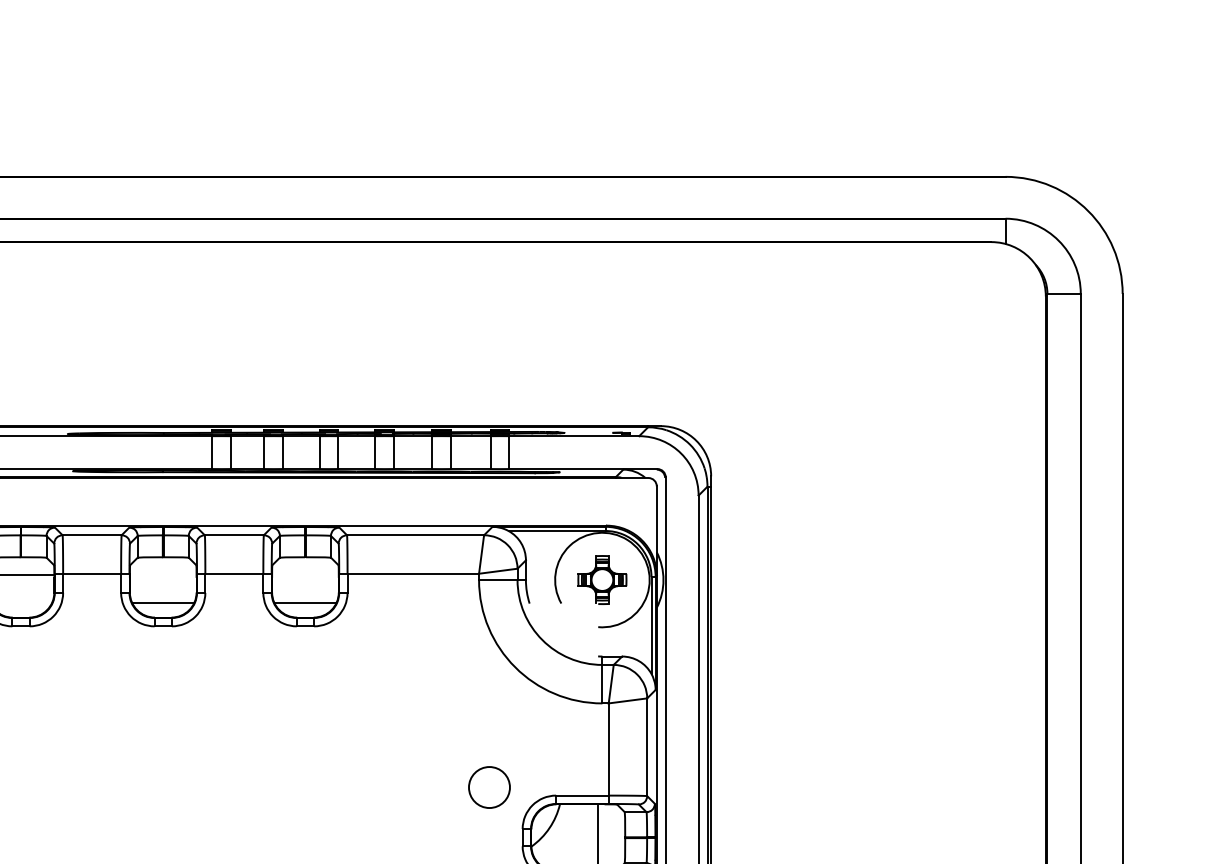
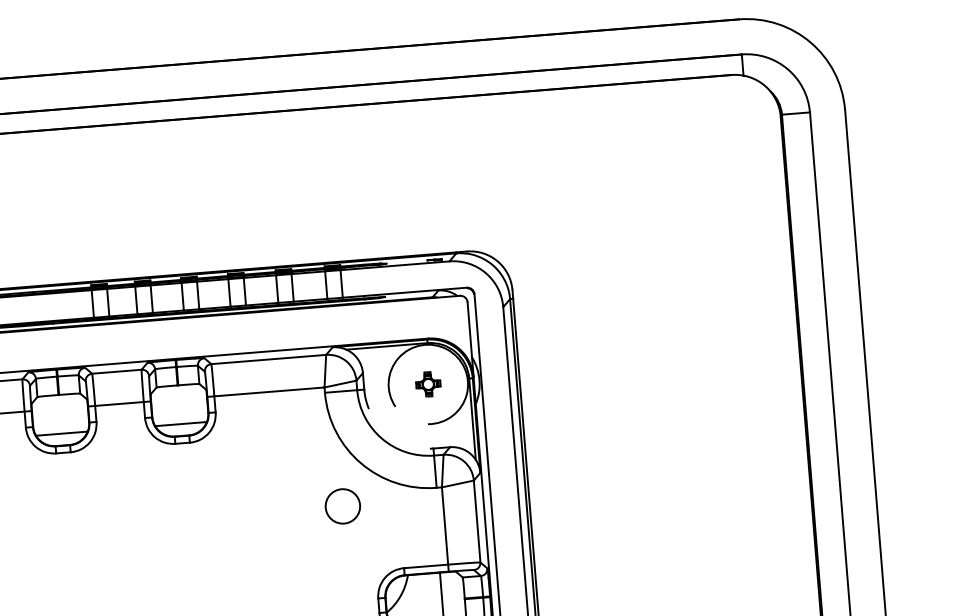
part: (602, 579) -> (428, 383), size x0.6
circle: (489, 787) -> (342, 506), moved

